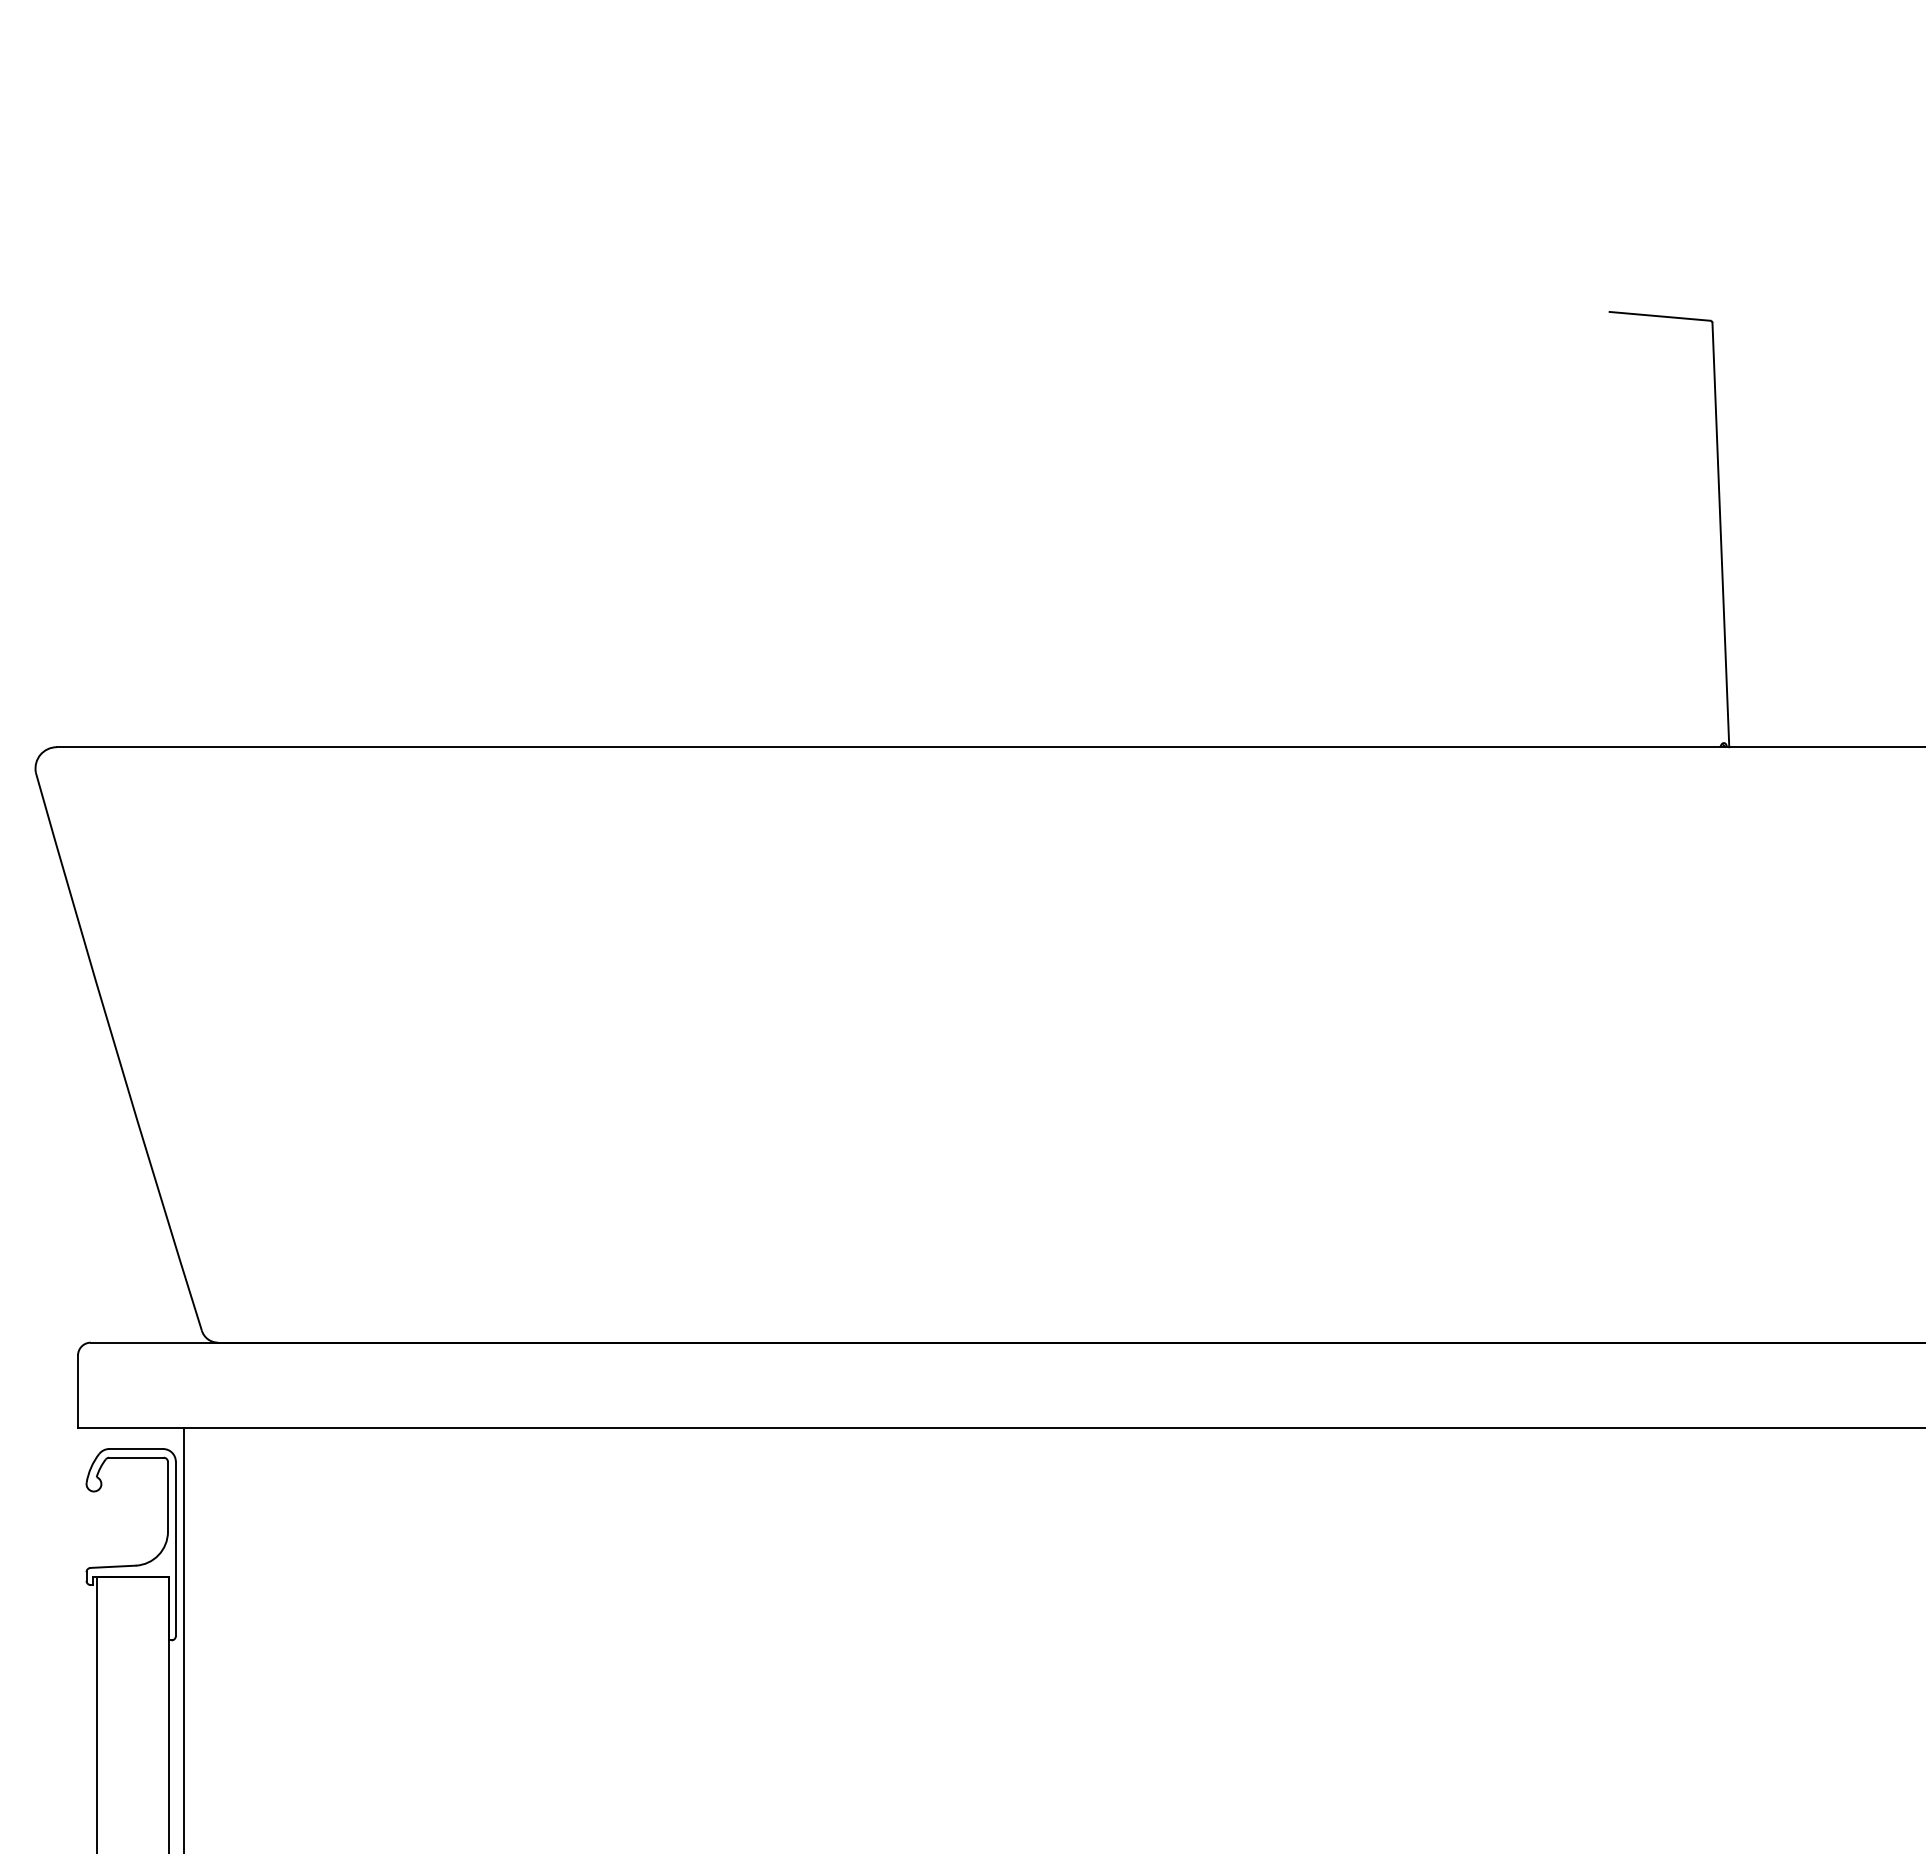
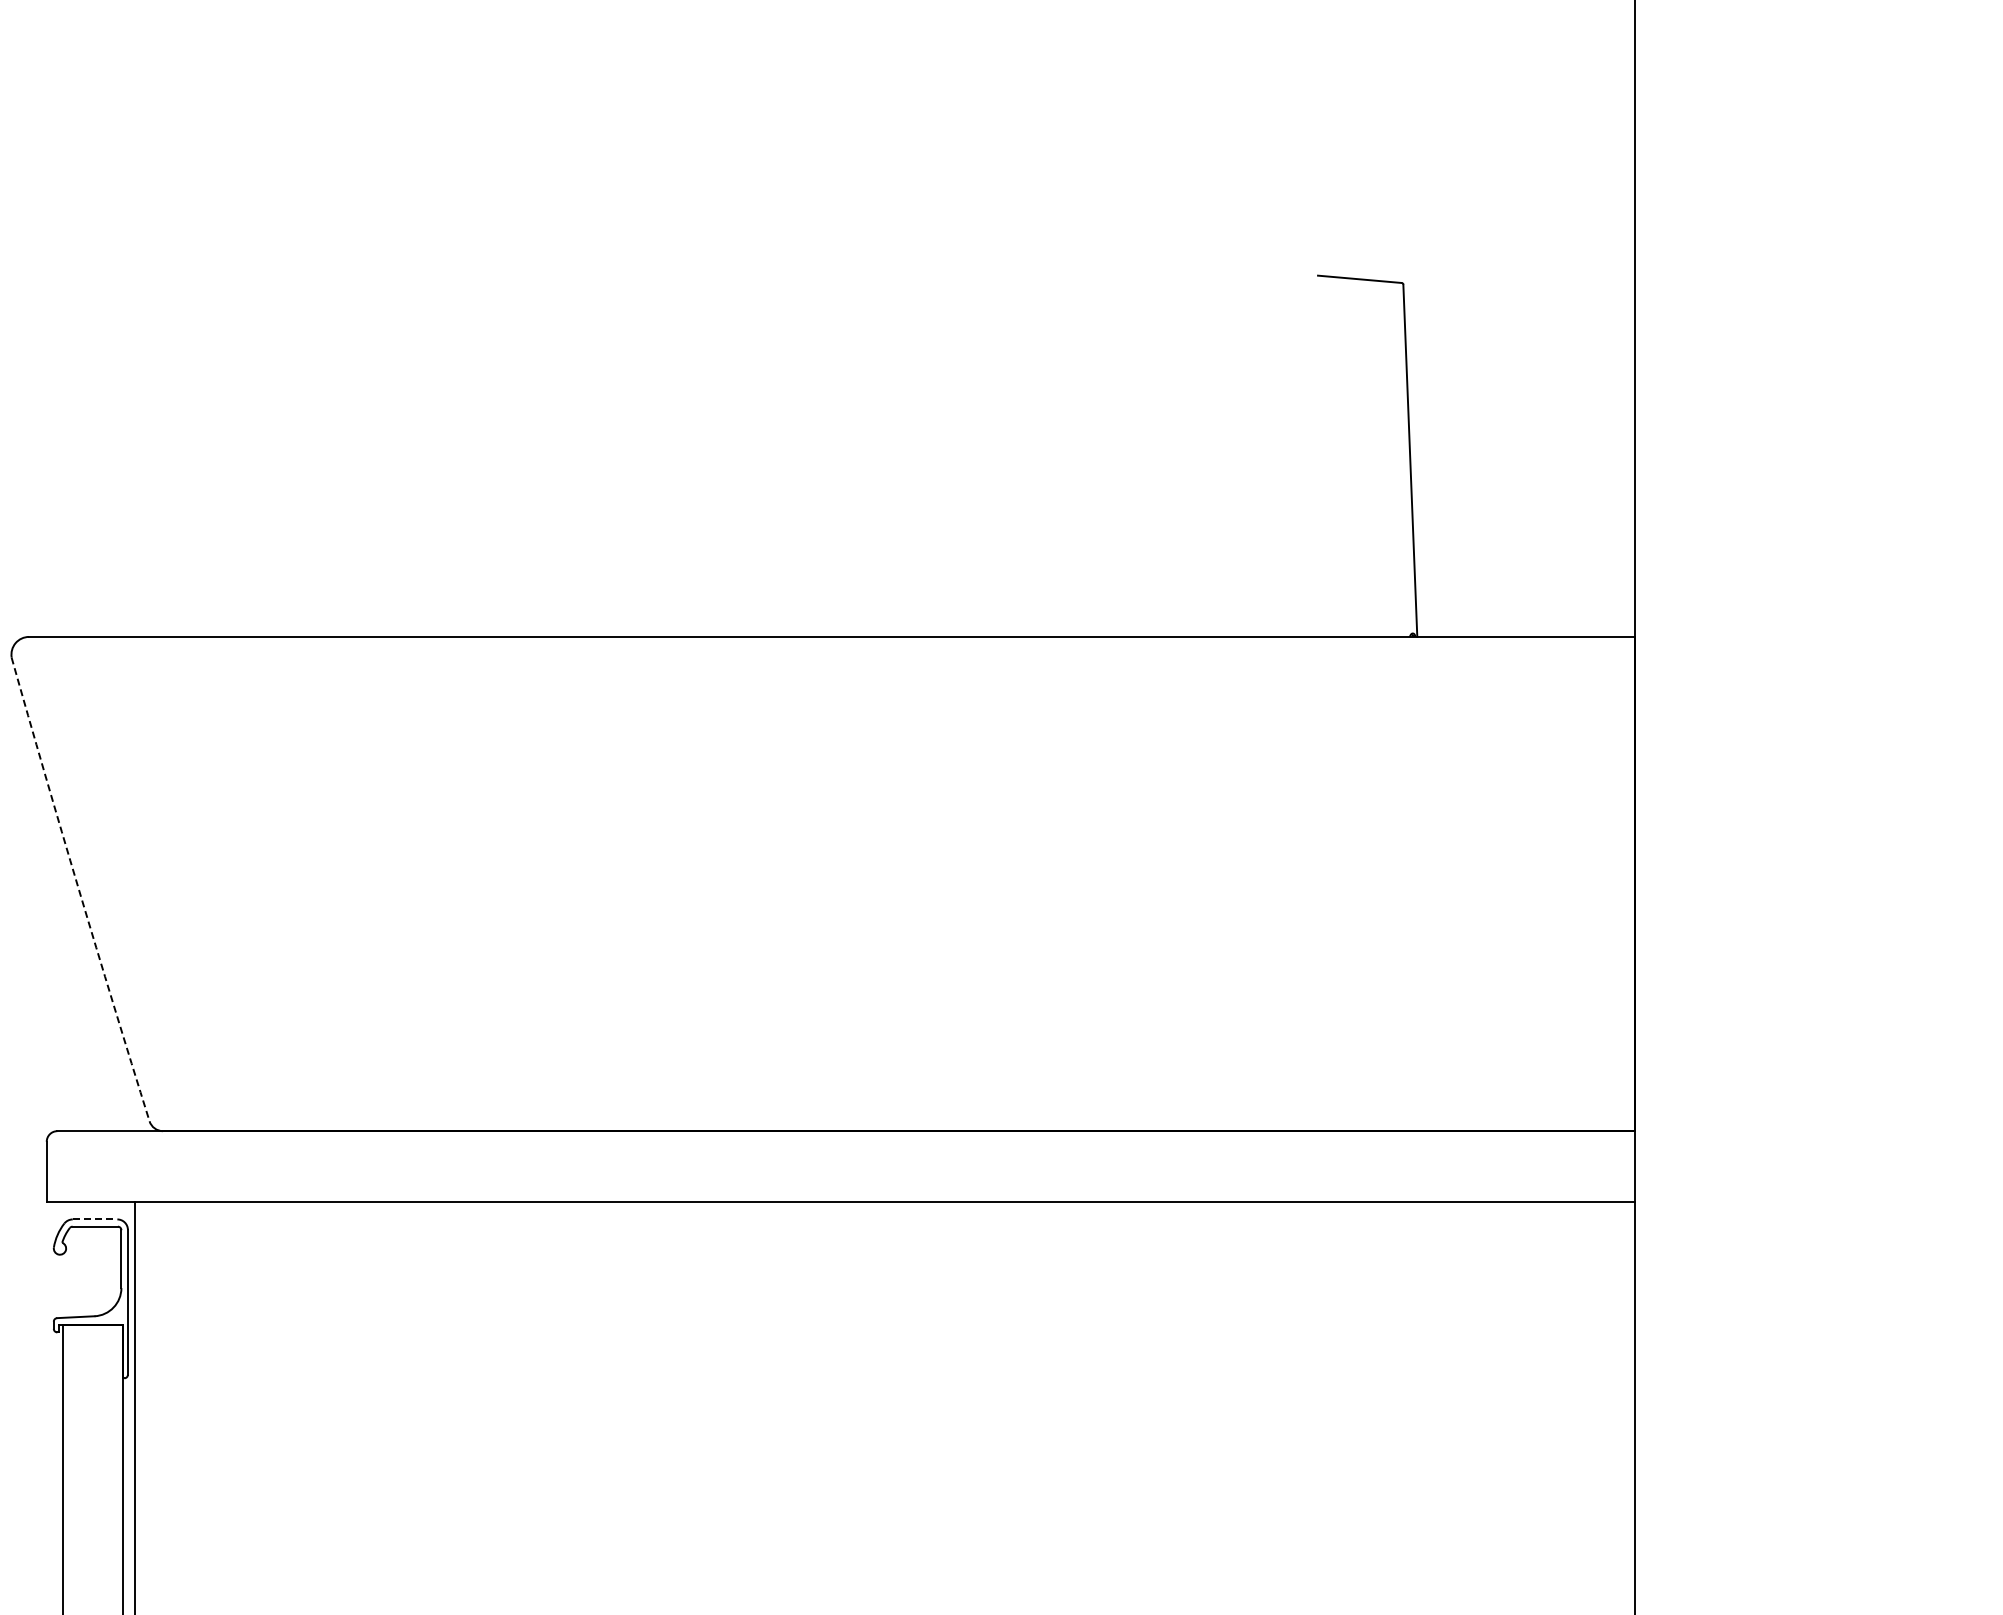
arc: (117, 1051) -> (79, 889), solid -> dashed
line: (136, 1449) -> (95, 1219), solid -> dashed

